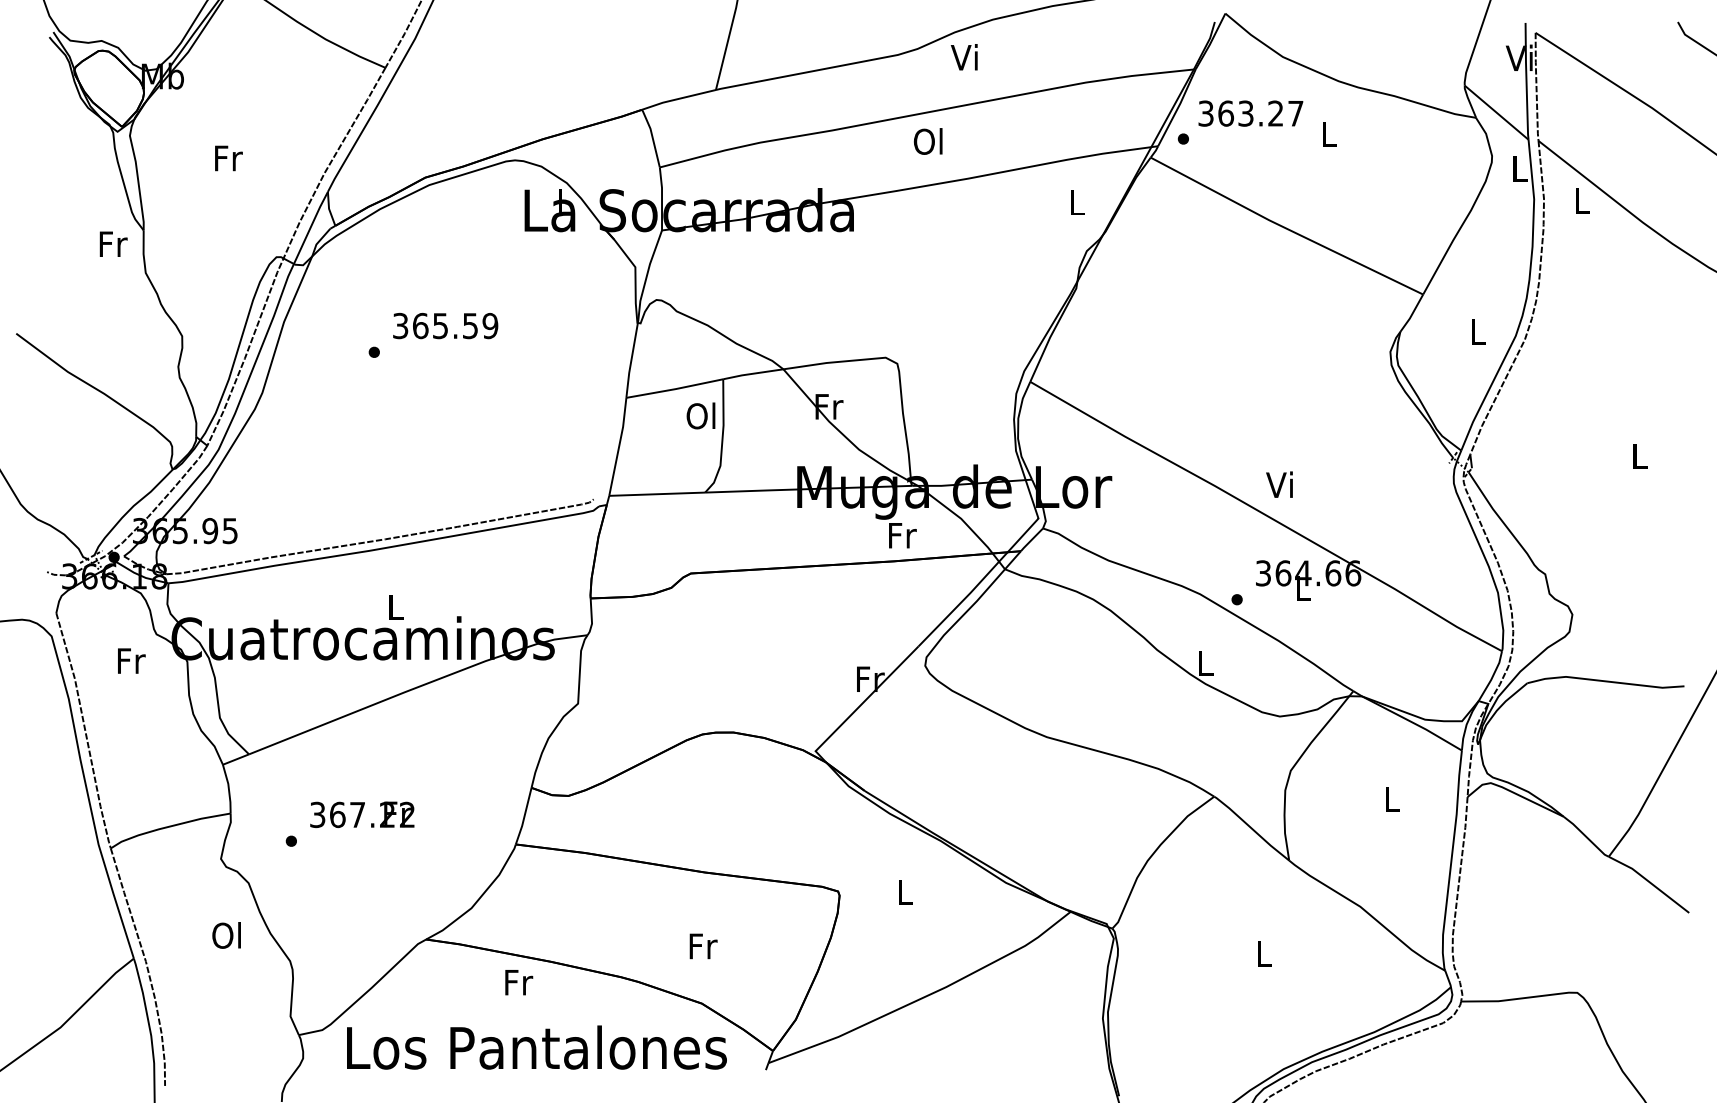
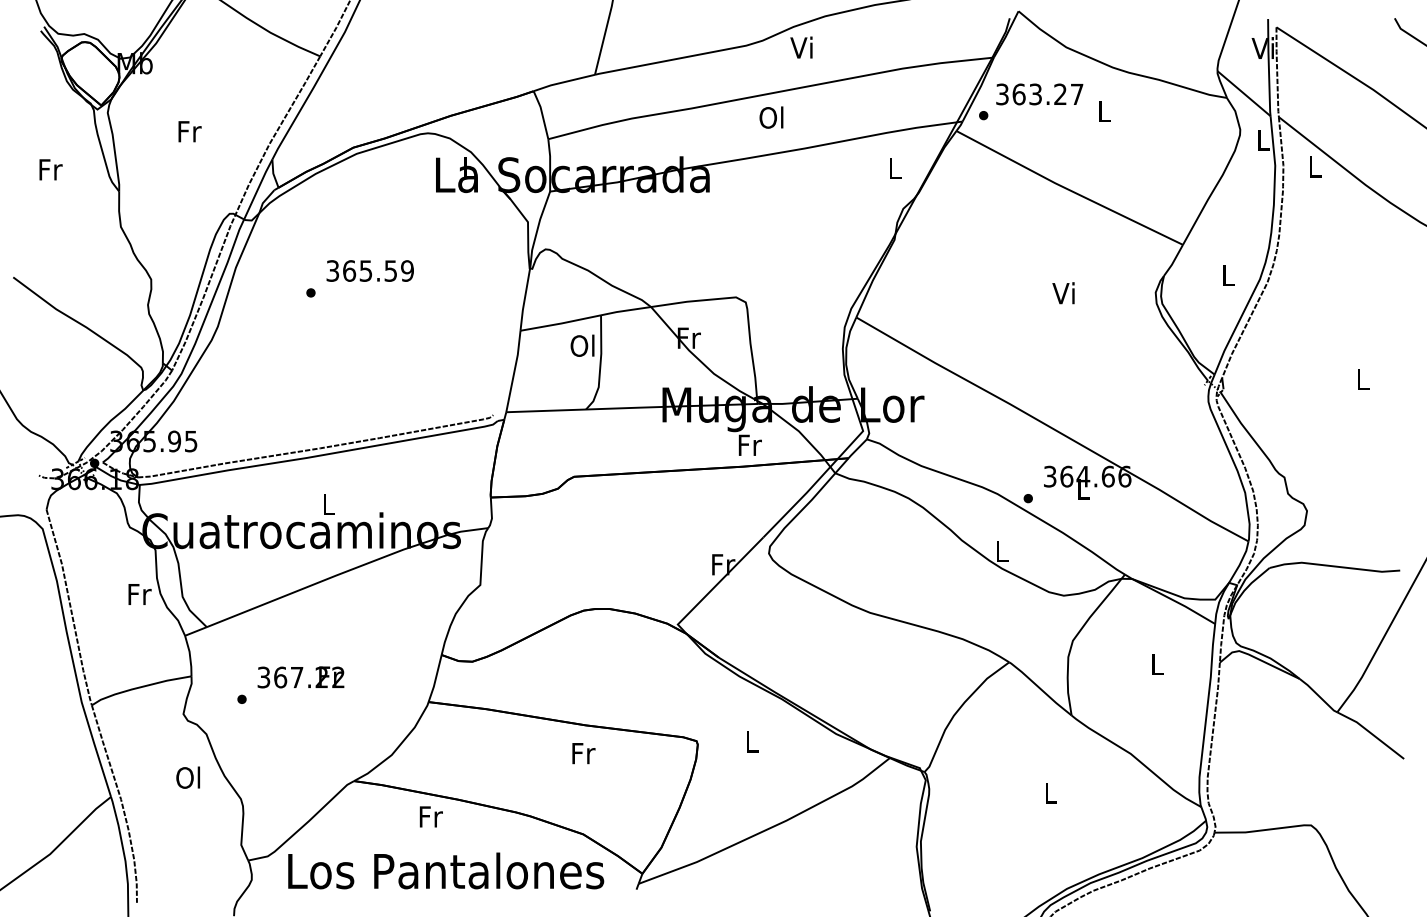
text: (113, 243) -> (50, 169), moved
text: (1279, 484) -> (1063, 293), moved
text: (131, 660) -> (139, 594), moved
text: (703, 946) -> (583, 753), moved

